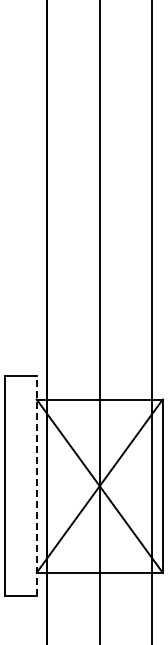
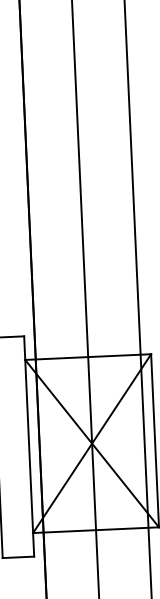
line: (36, 485) -> (28, 445), dashed -> solid

